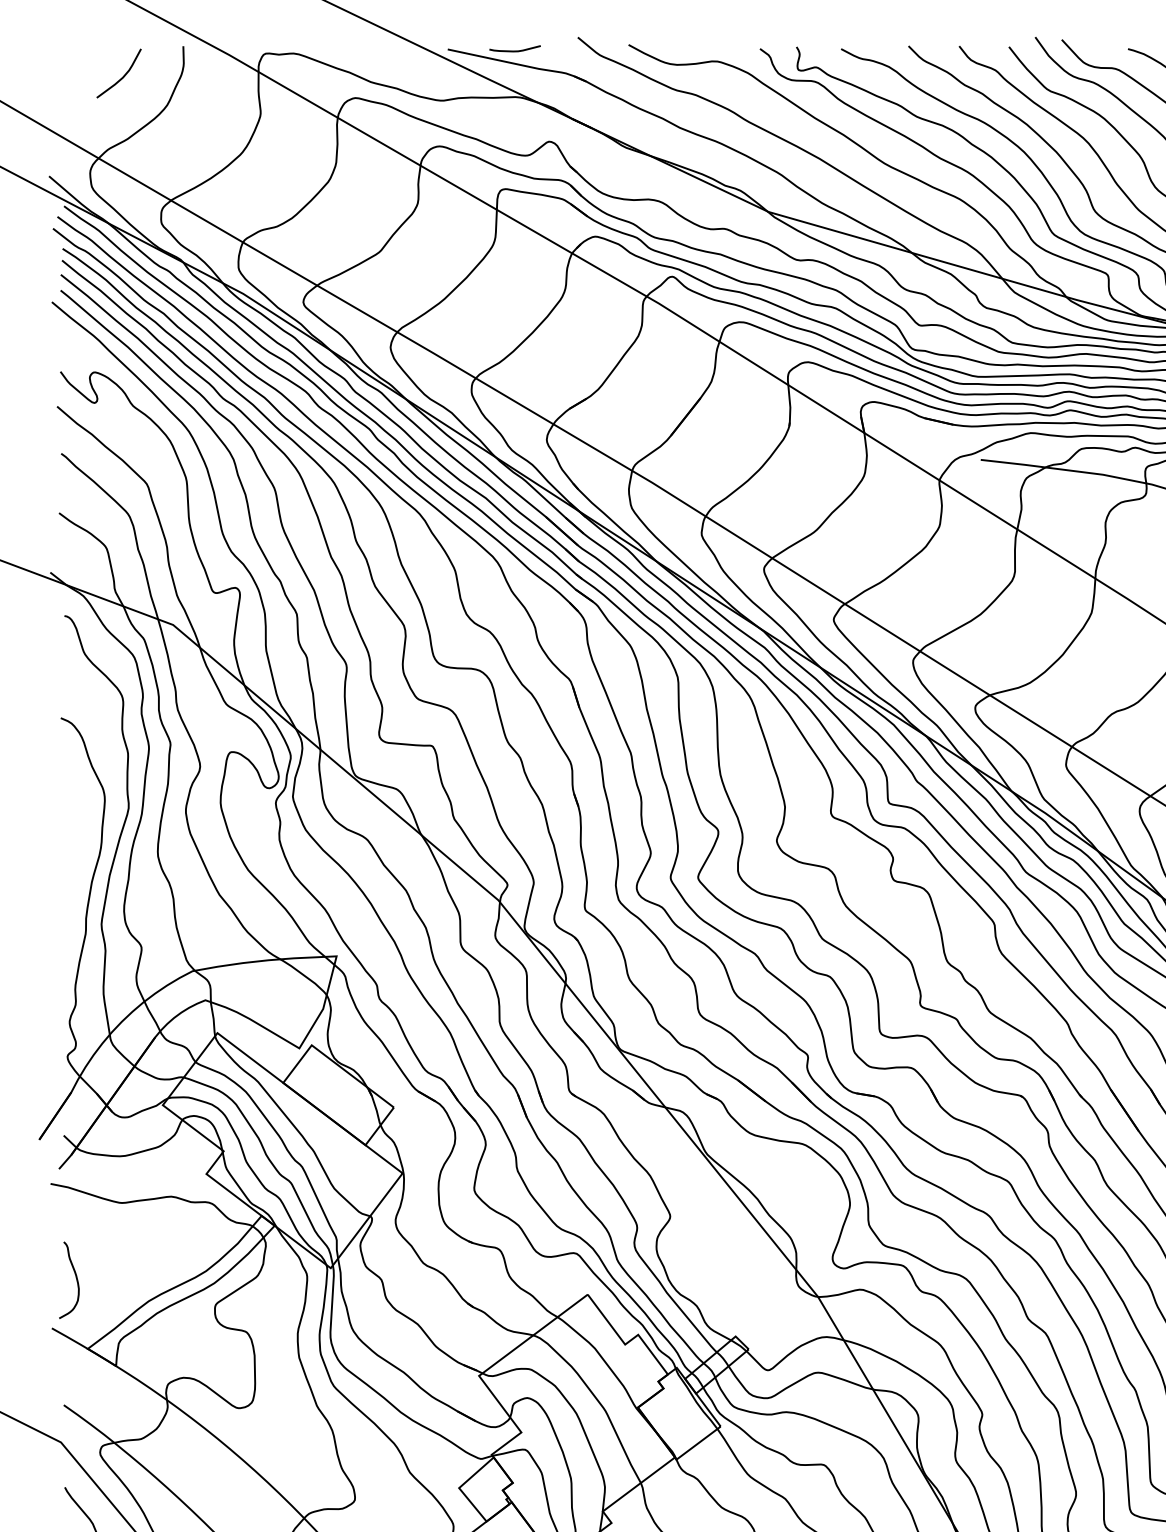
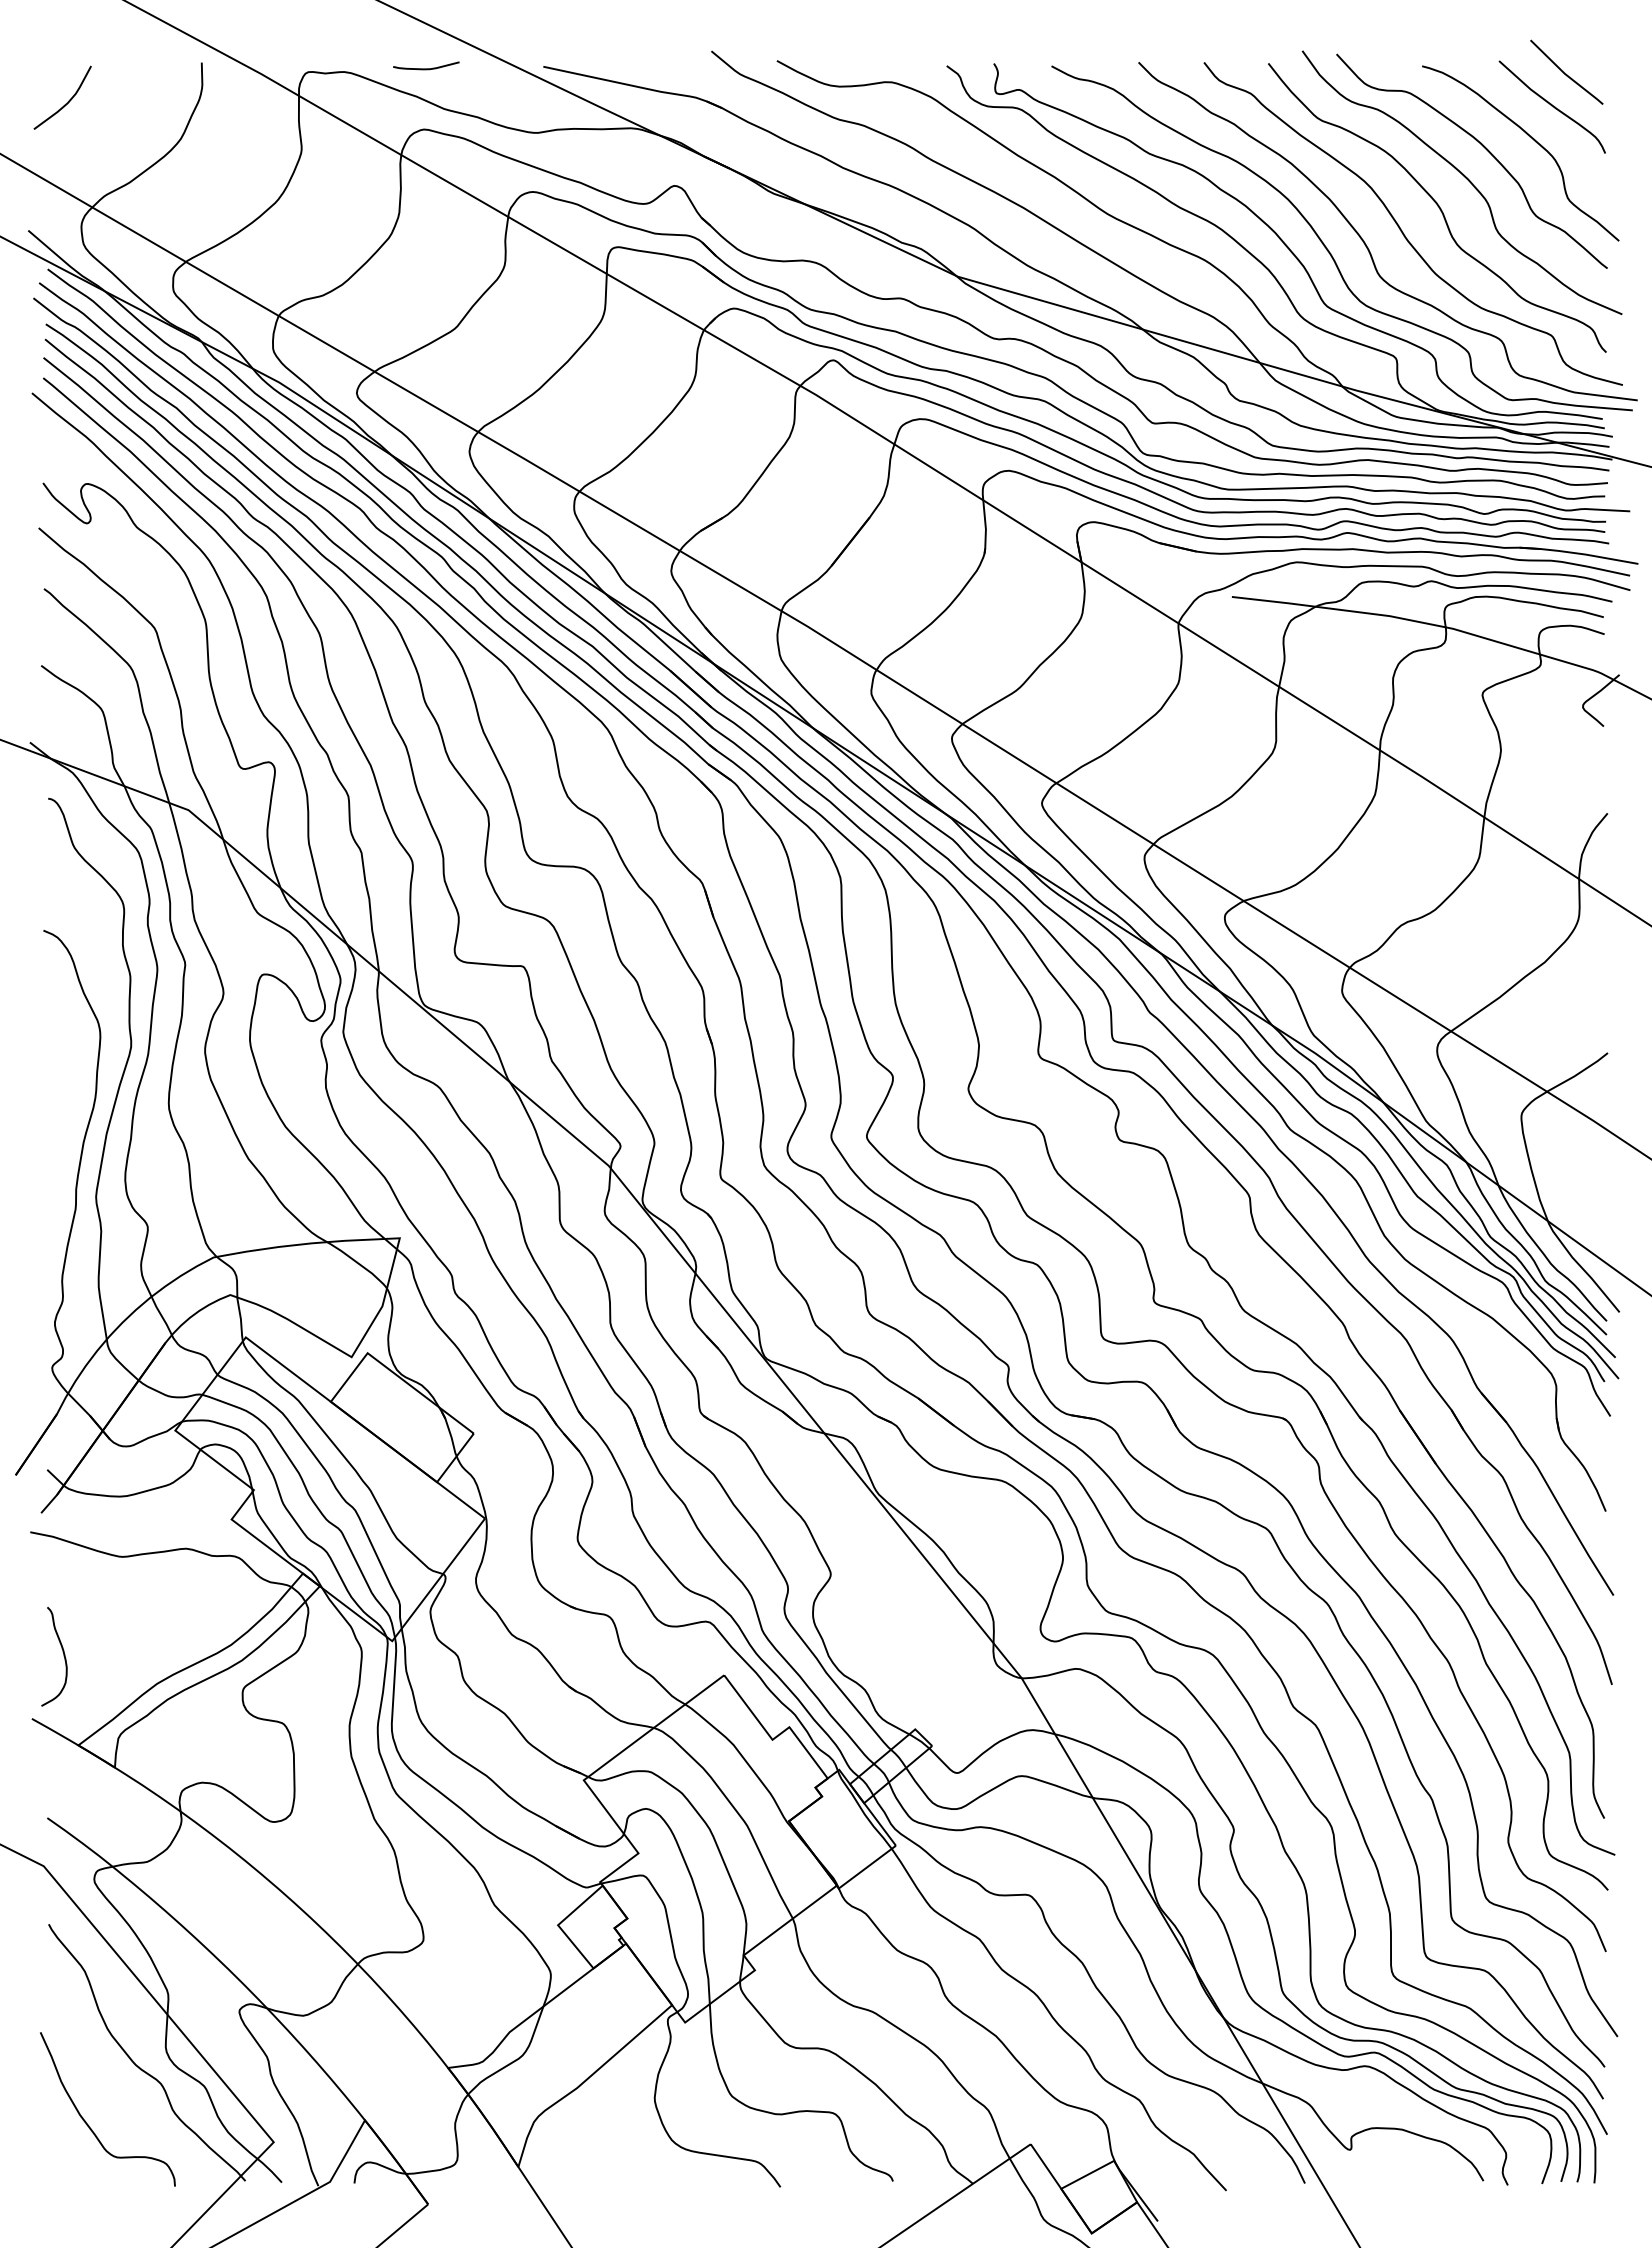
curve: (515, 50) -> (426, 68), moved
curve: (122, 76) -> (67, 101), moved

